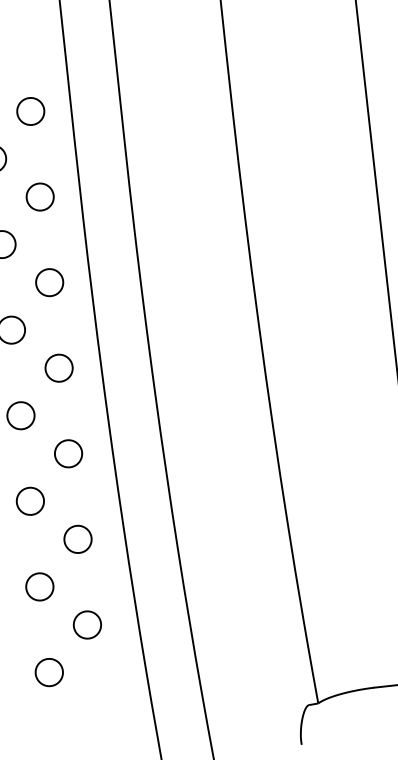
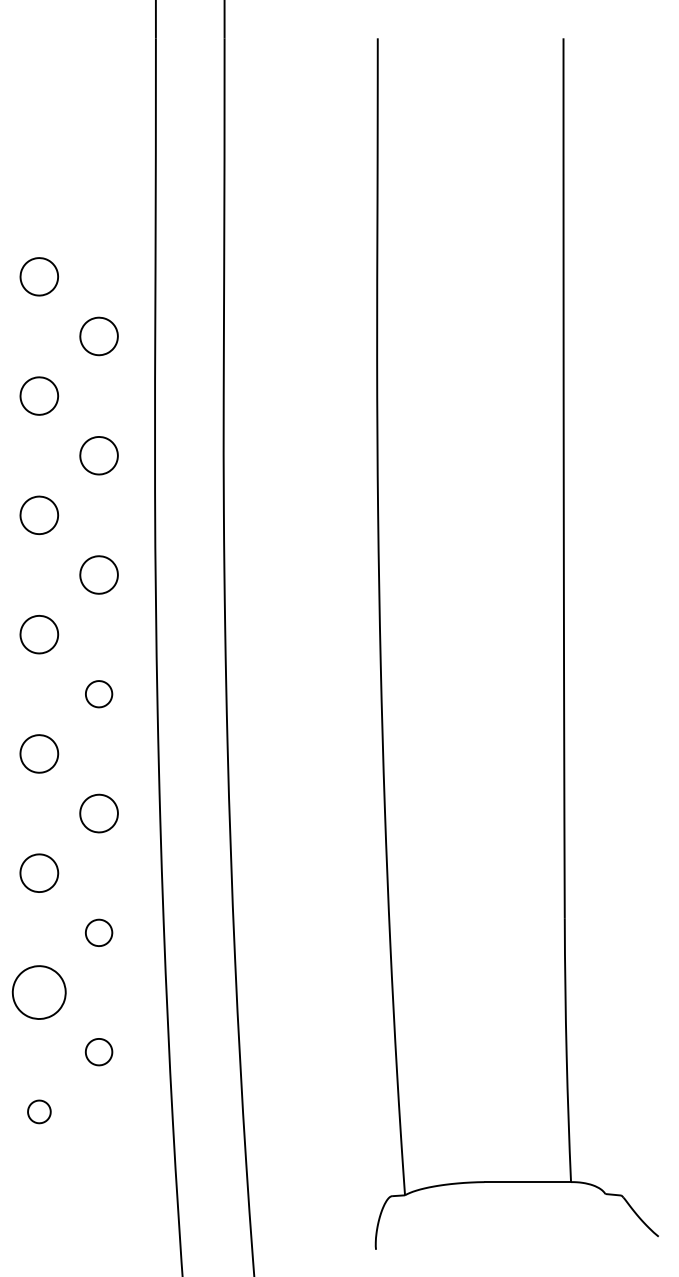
part: (58, 367) -> (98, 693), size x0.7
part: (77, 539) -> (98, 932), size x0.7
part: (39, 586) -> (39, 992), size x1.4
part: (86, 624) -> (98, 1051), size x0.7
part: (49, 672) -> (39, 1111), size x0.6

